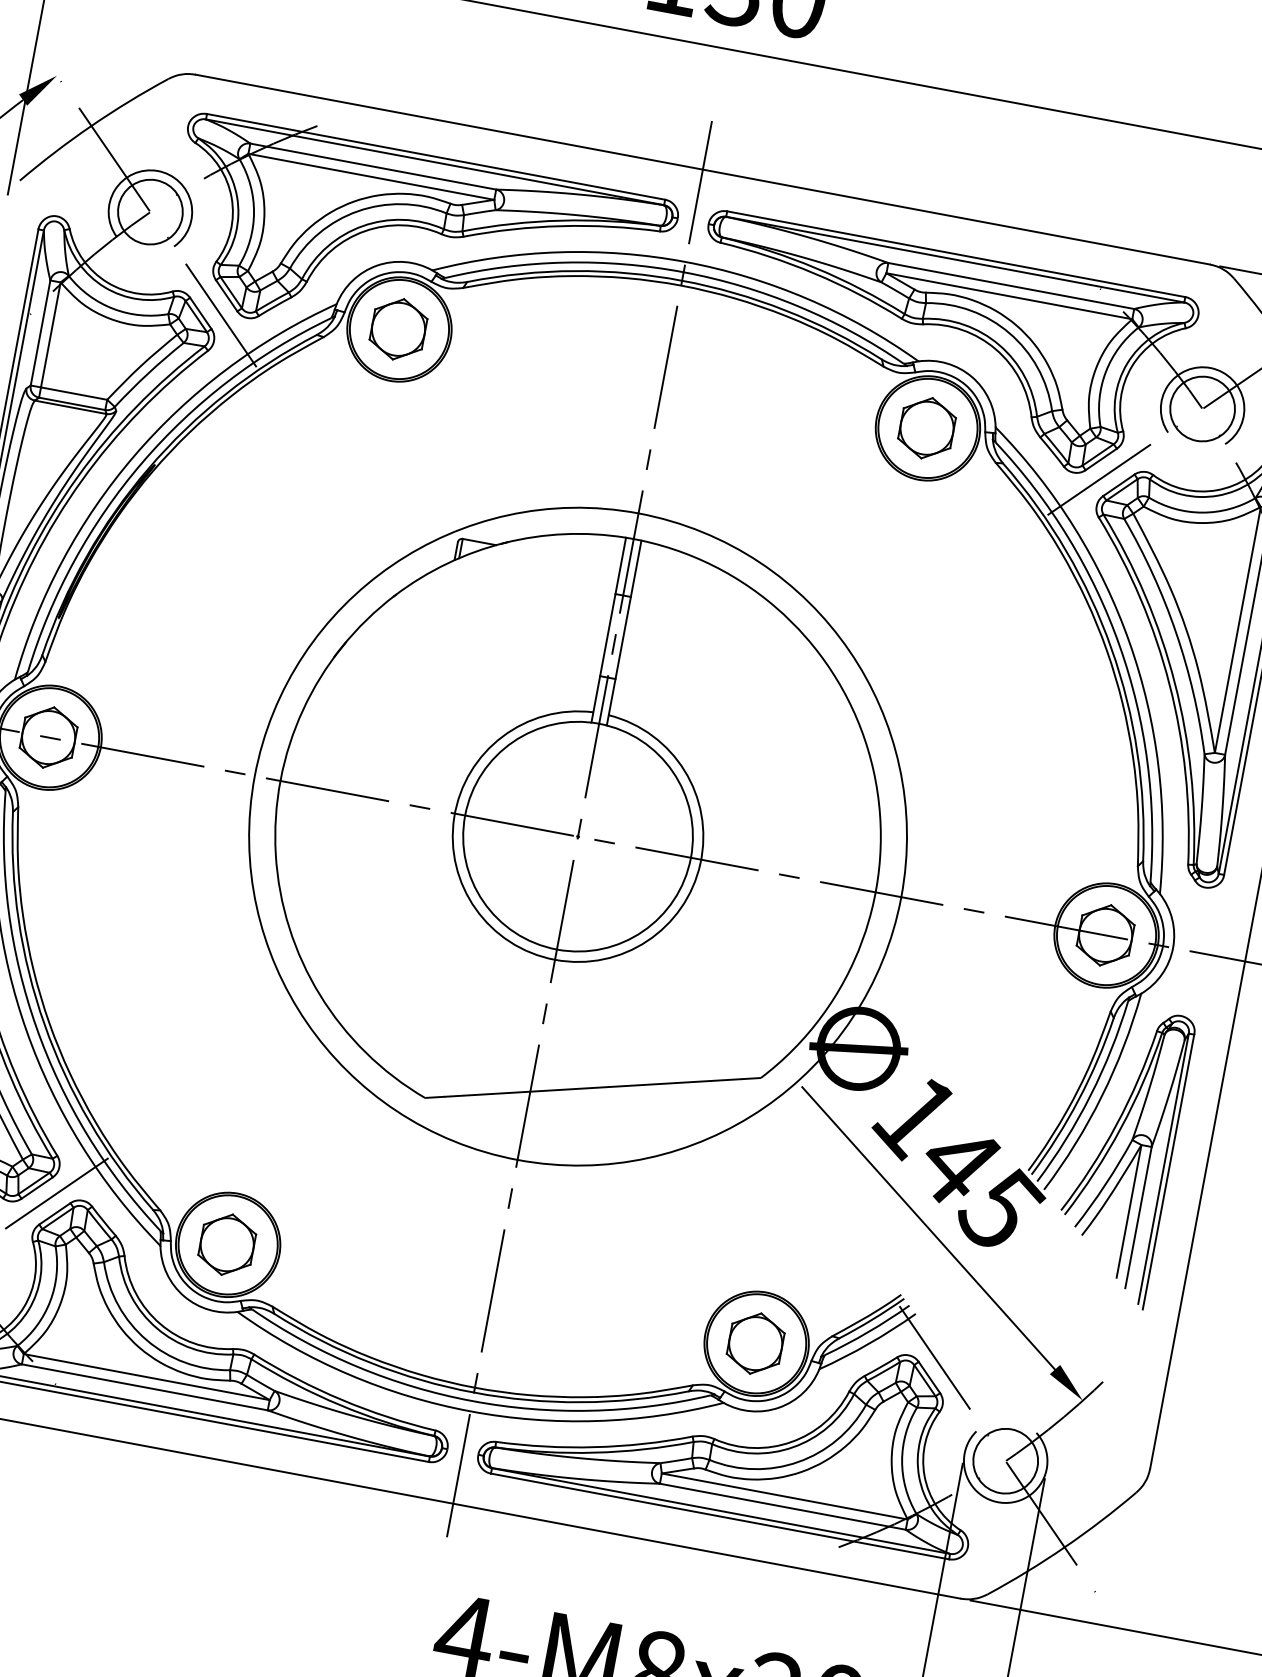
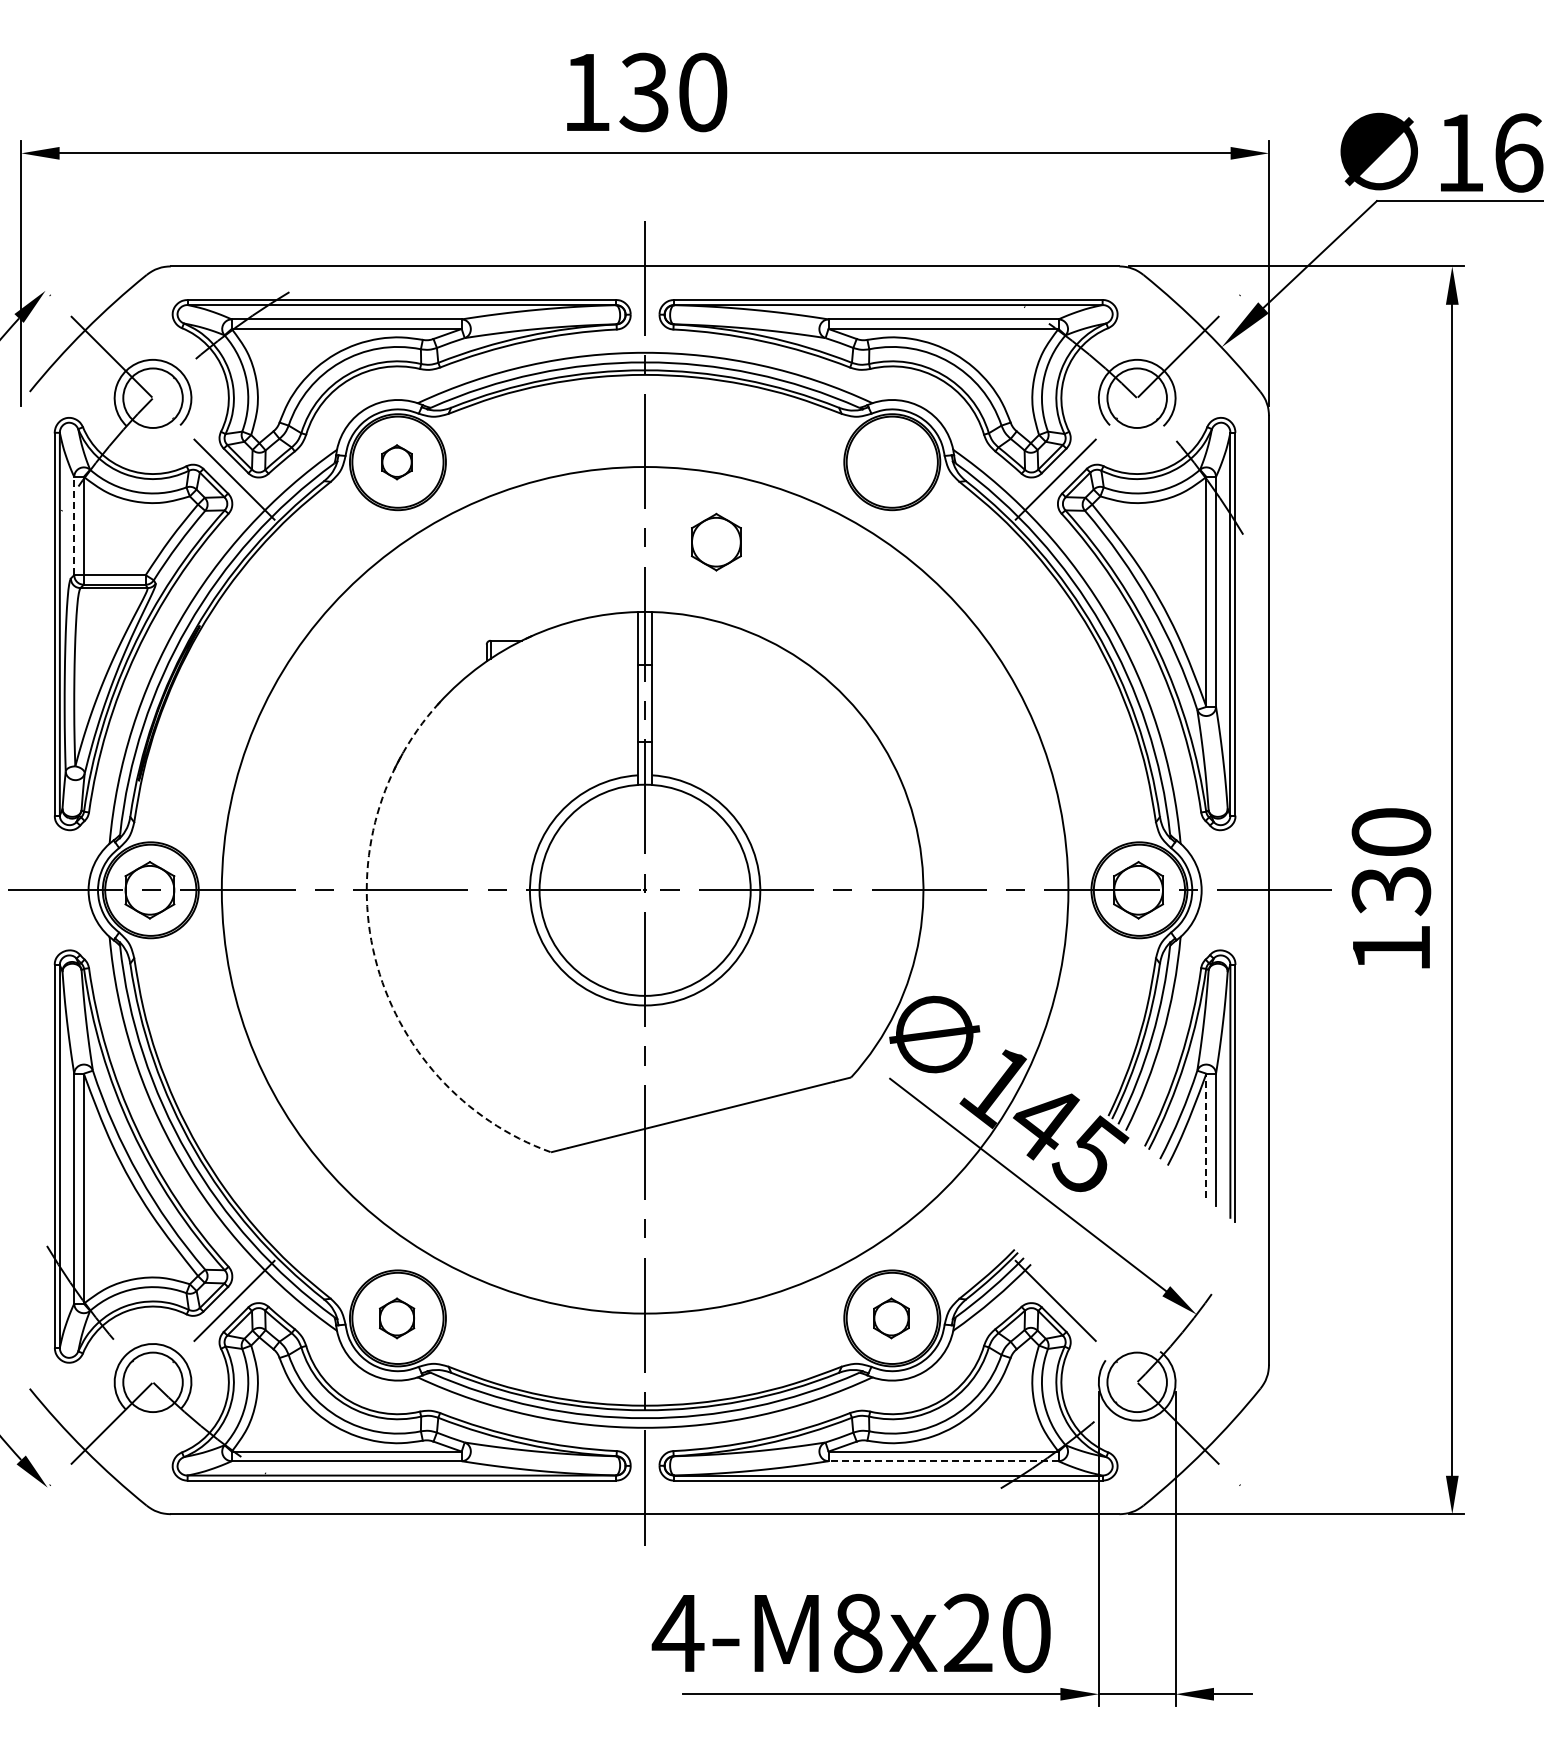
part: (397, 329) -> (396, 462), size x0.6
line: (40, 332) -> (74, 525), solid -> dashed
part: (927, 427) -> (716, 541), moved
circle: (577, 835) -> (644, 889), size x1.4
arc: (276, 854) -> (375, 957), solid -> dashed
line: (1129, 1211) -> (1206, 1135), solid -> dashed
part: (226, 1244) -> (396, 1318), size x0.7
part: (755, 1343) -> (891, 1318), size x0.7
line: (782, 1507) -> (943, 1461), solid -> dashed

